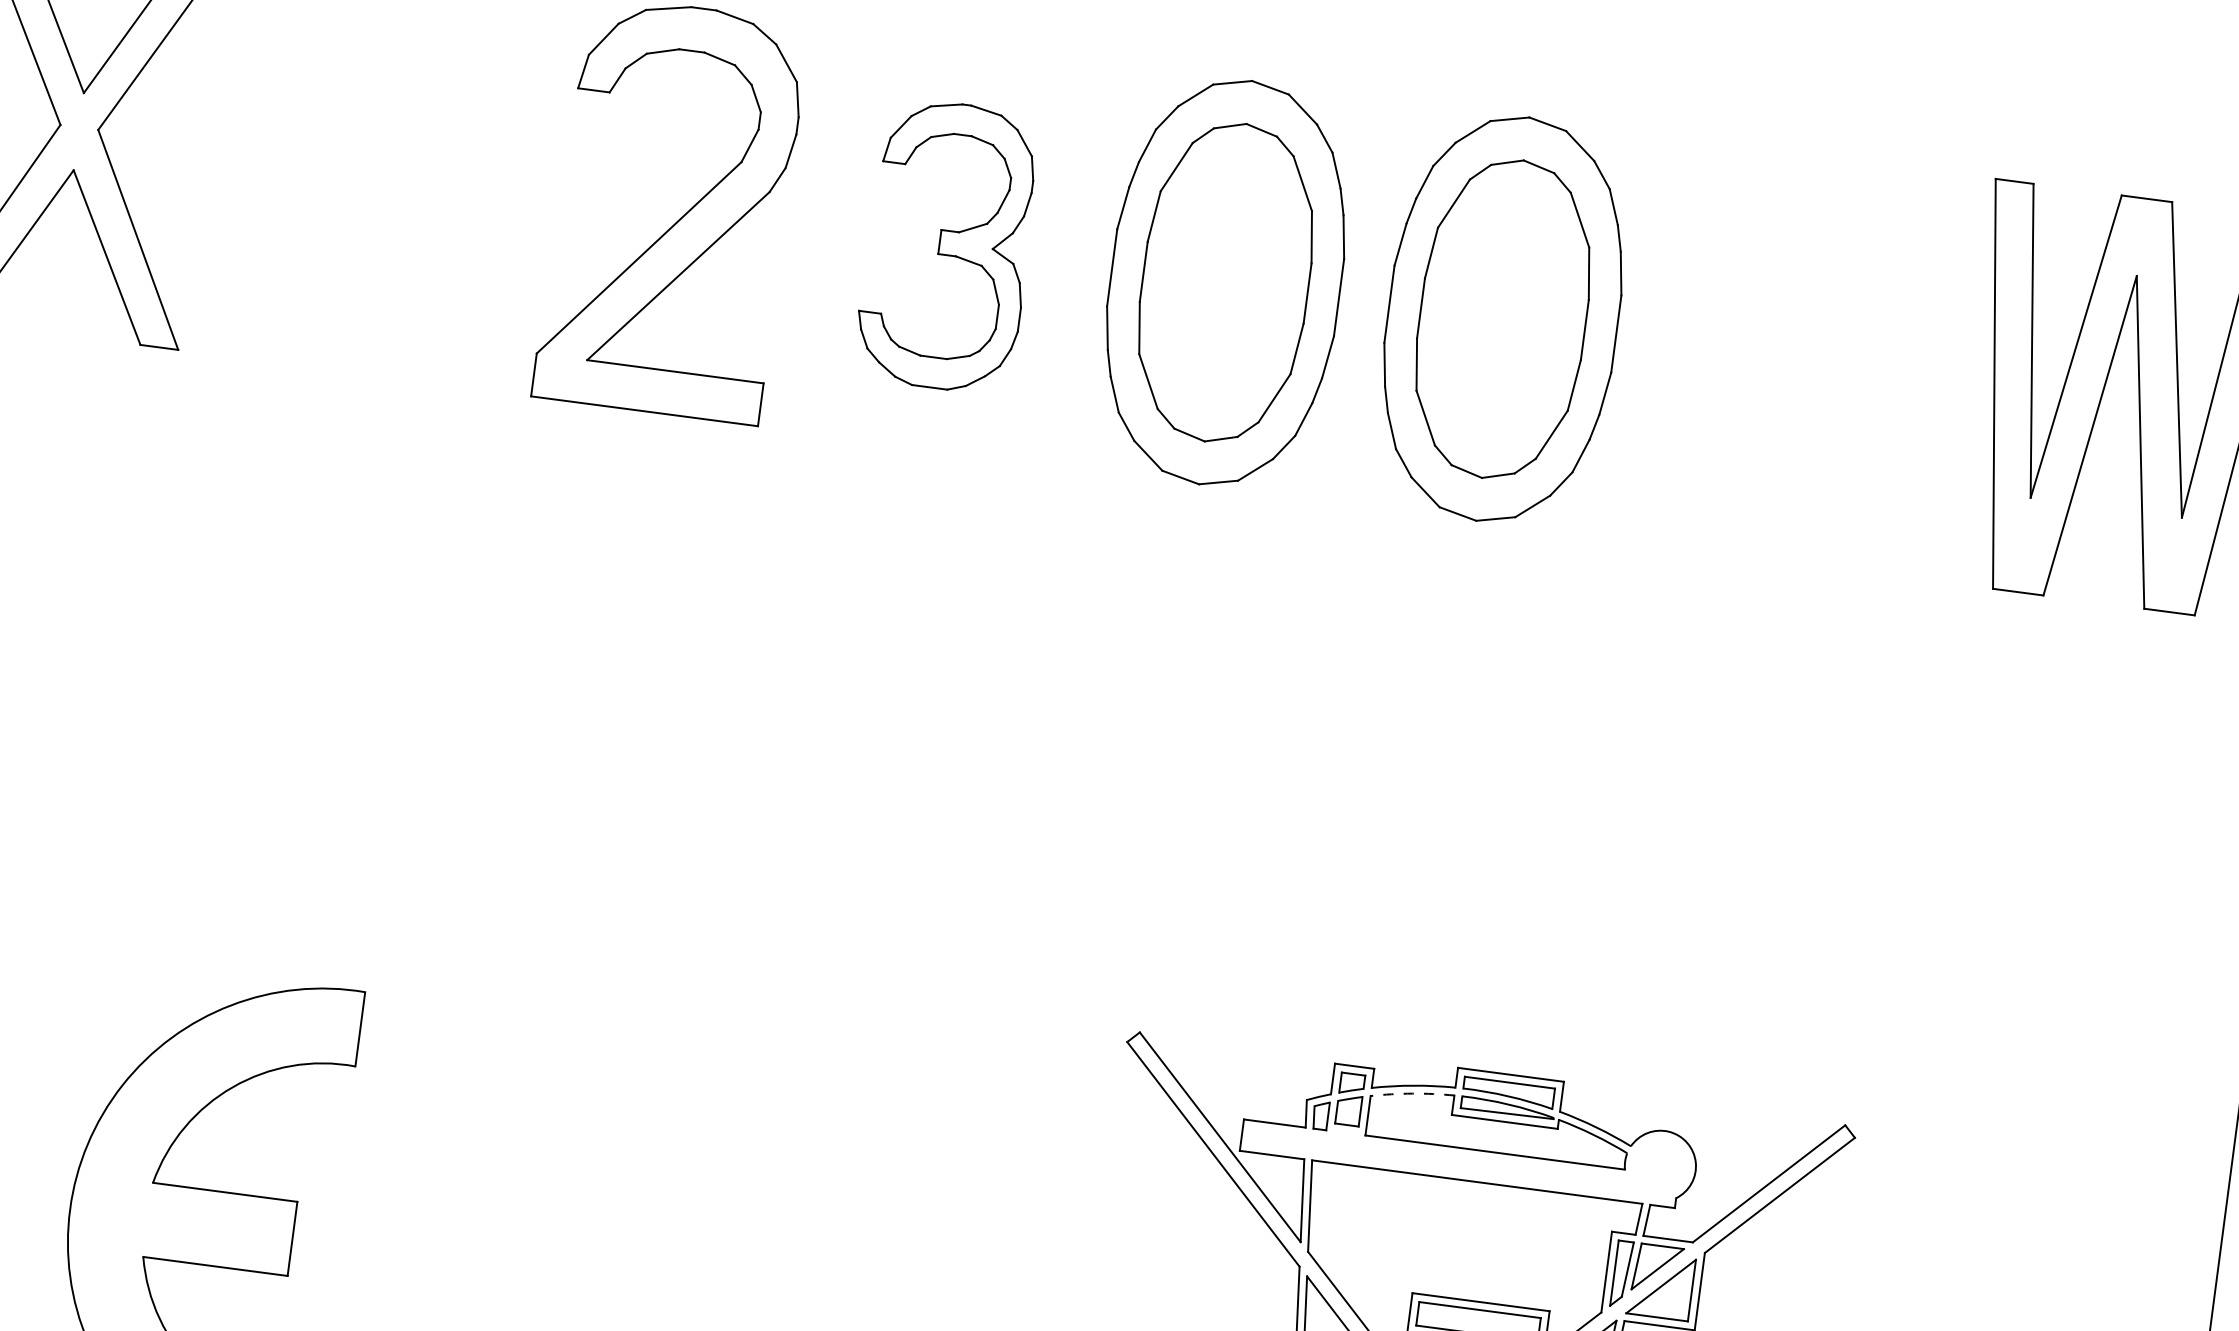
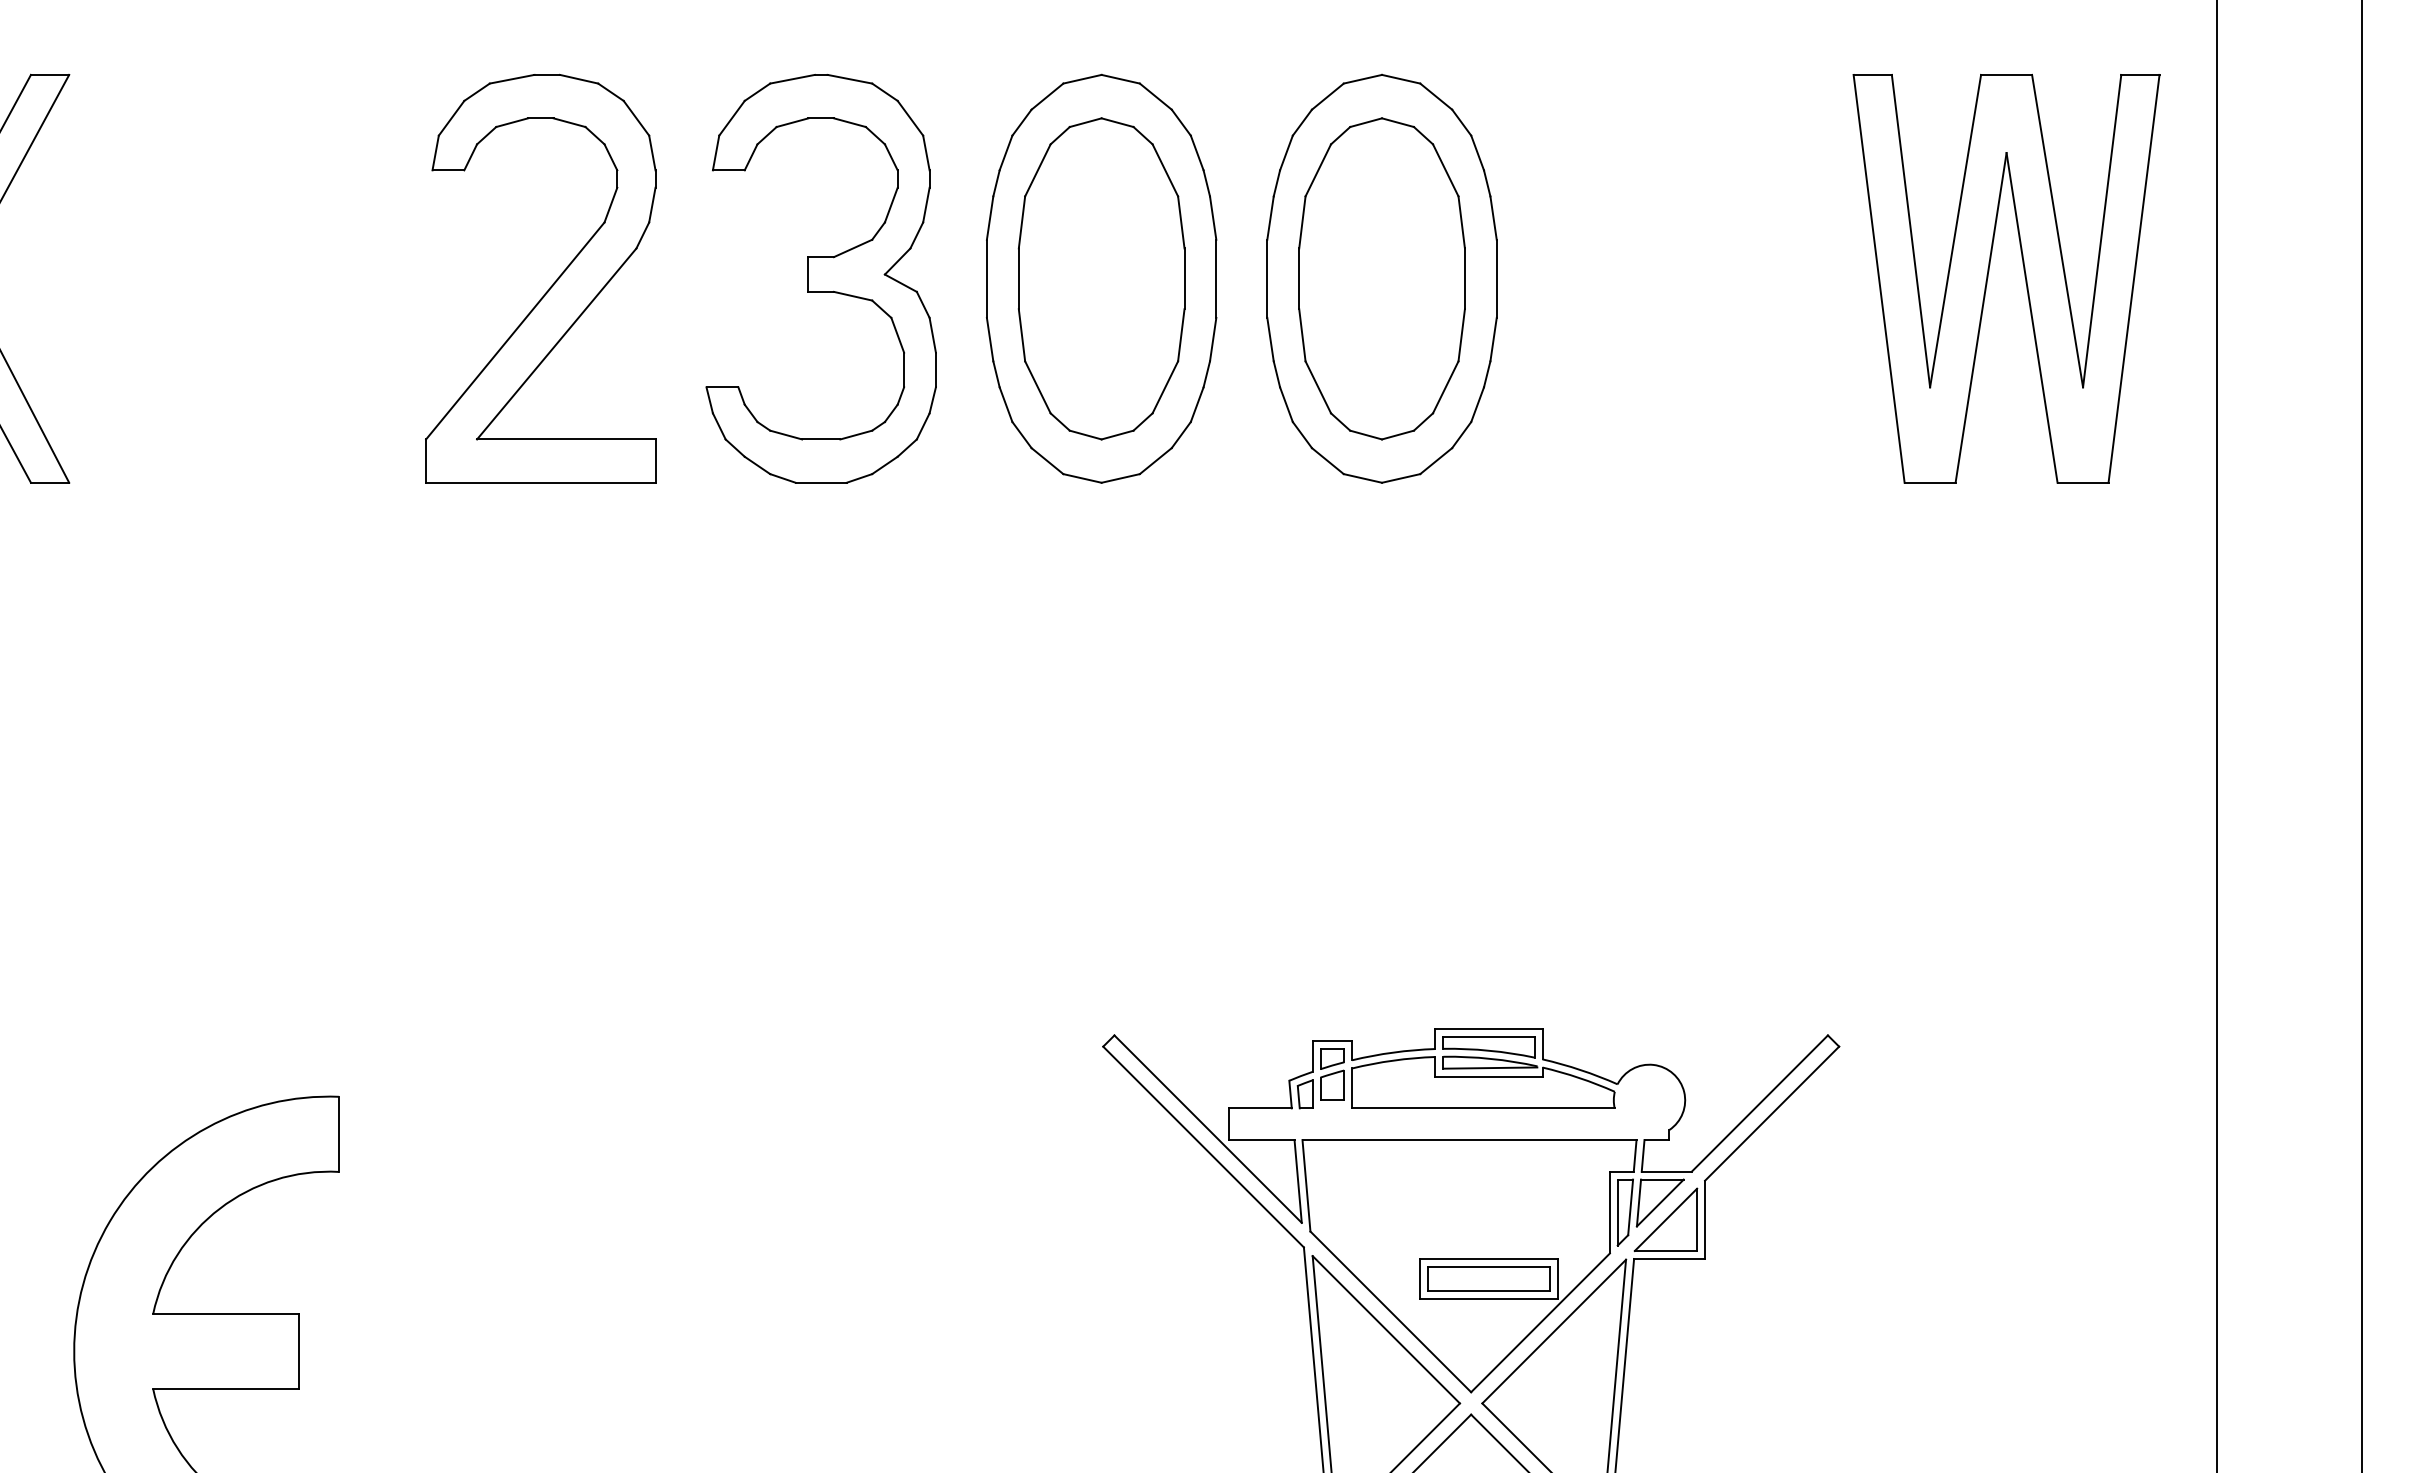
part: (947, 245) -> (820, 278), size x1.43
arc: (1412, 1093) -> (1393, 1060), dashed -> solid

